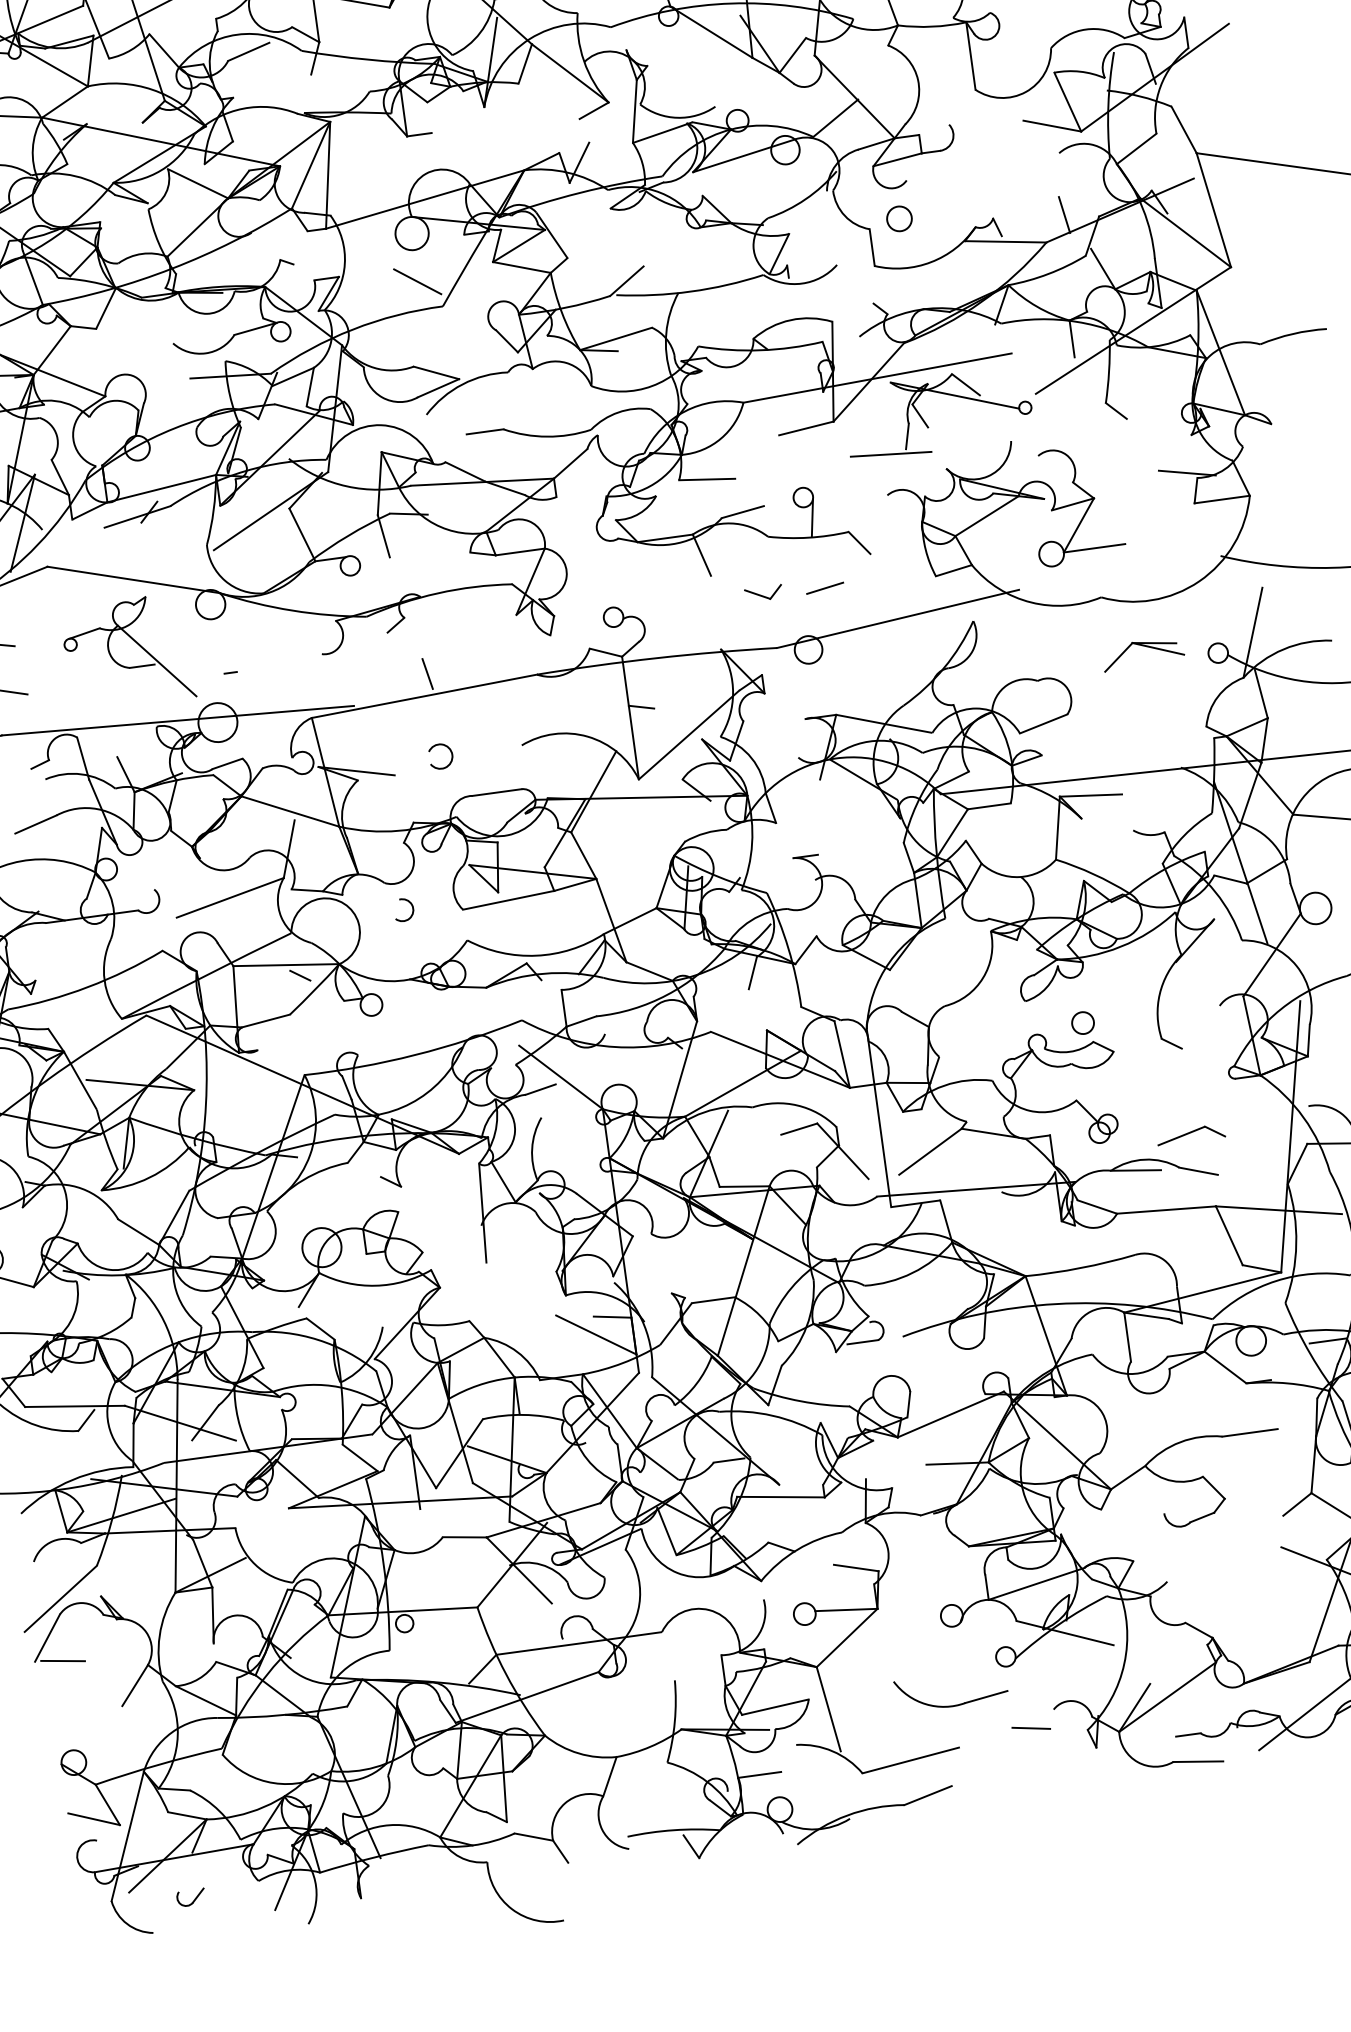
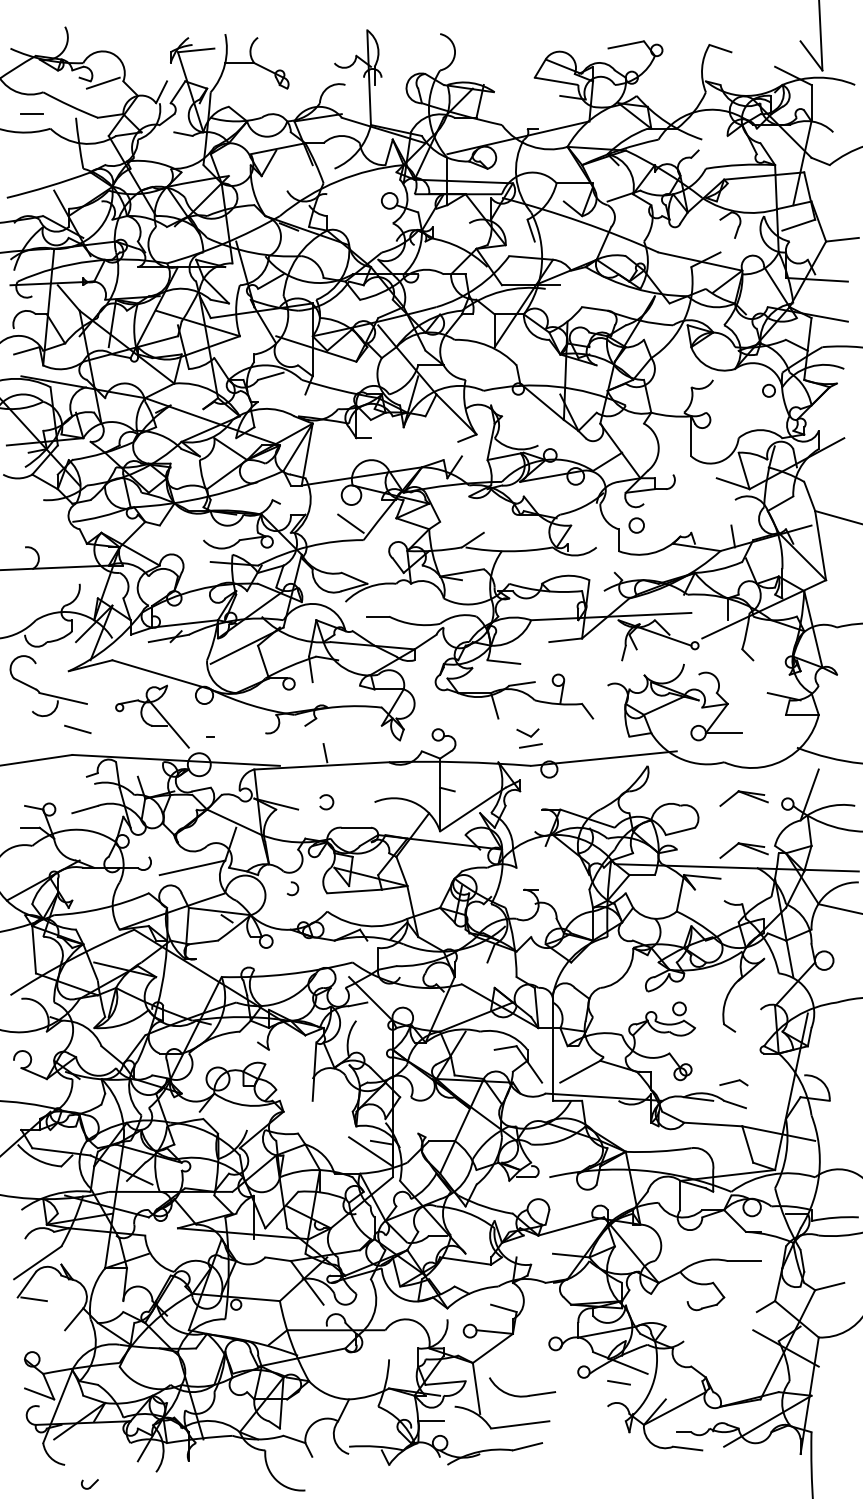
line: (890, 453) -> (612, 661), removed
line: (824, 587) -> (530, 745), moved
part: (1154, 741) -> (743, 850), added
part: (1190, 1134) -> (733, 1082), size x0.7
part: (953, 1704) -> (522, 1395), moved
line: (1030, 1727) -> (618, 1382), moved
part: (190, 1897) -> (89, 1484), moved

